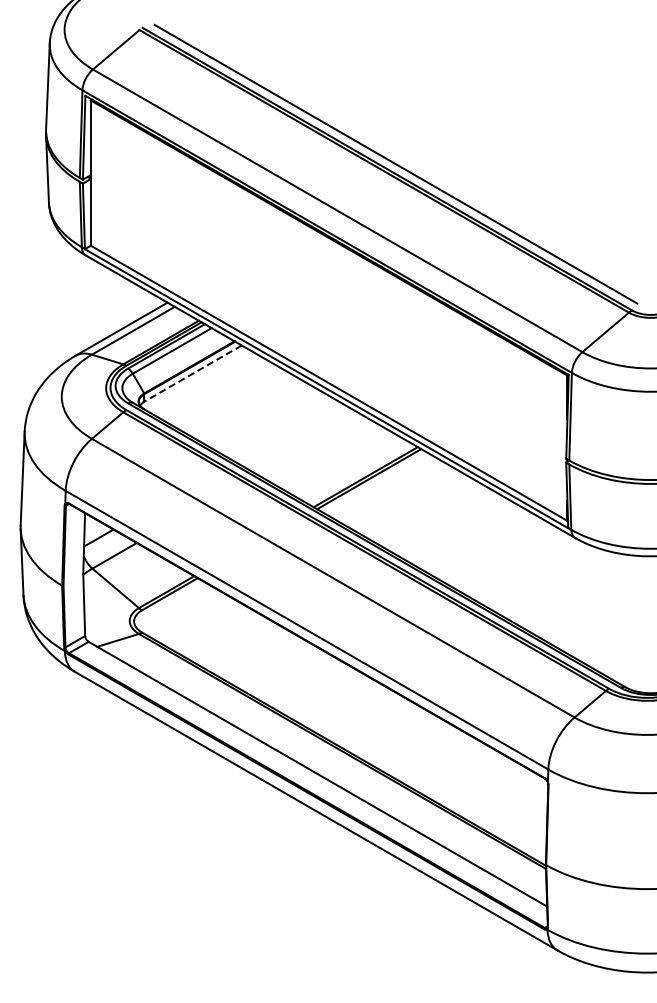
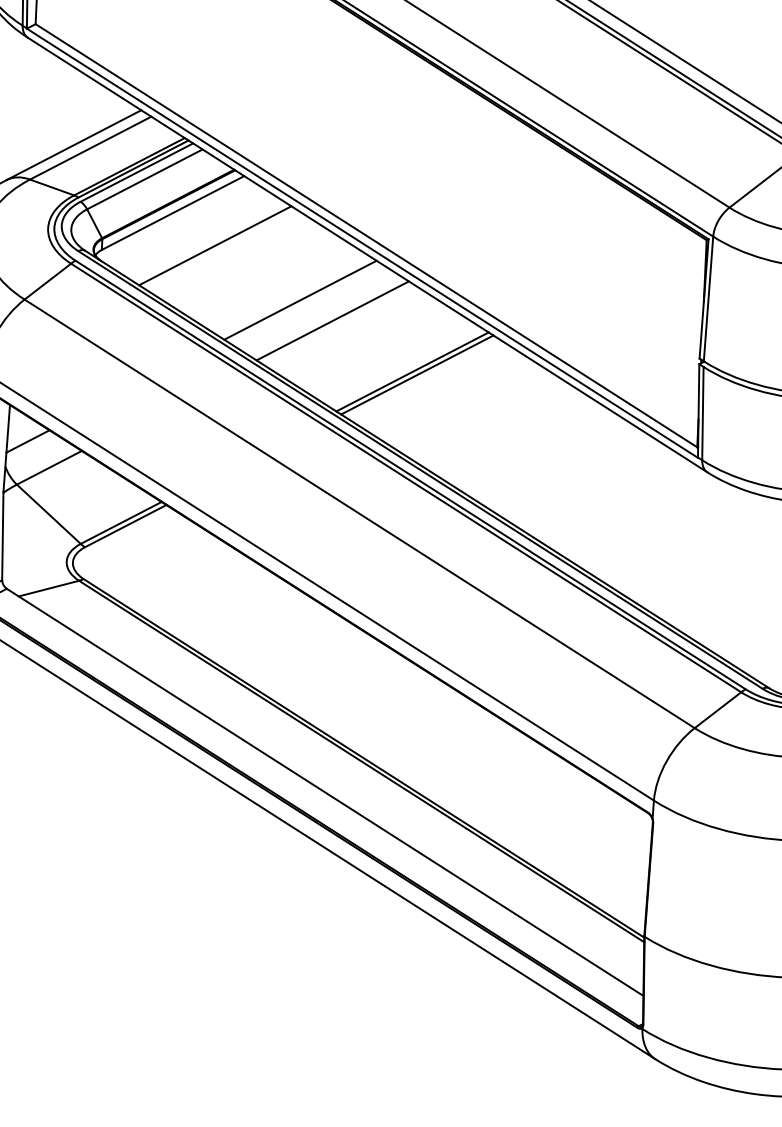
line: (192, 373) -> (172, 212), dashed -> solid
line: (223, 395) -> (214, 246), added
line: (284, 430) -> (299, 300), added
line: (308, 443) -> (333, 320), added

